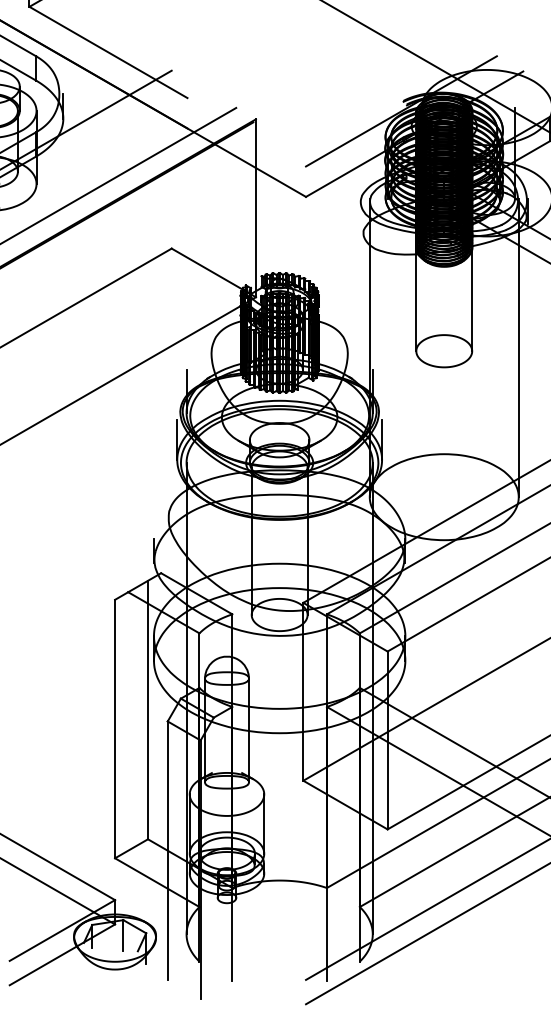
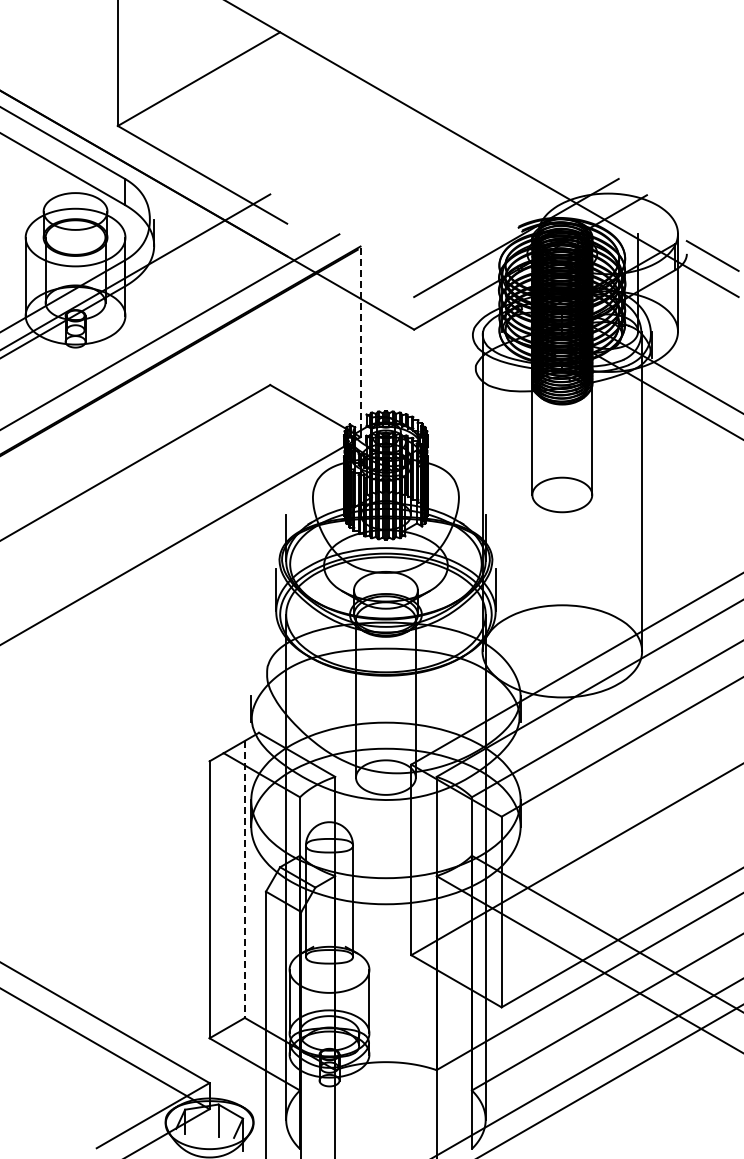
line: (255, 205) -> (360, 338), solid -> dashed
line: (147, 710) -> (244, 879), solid -> dashed

